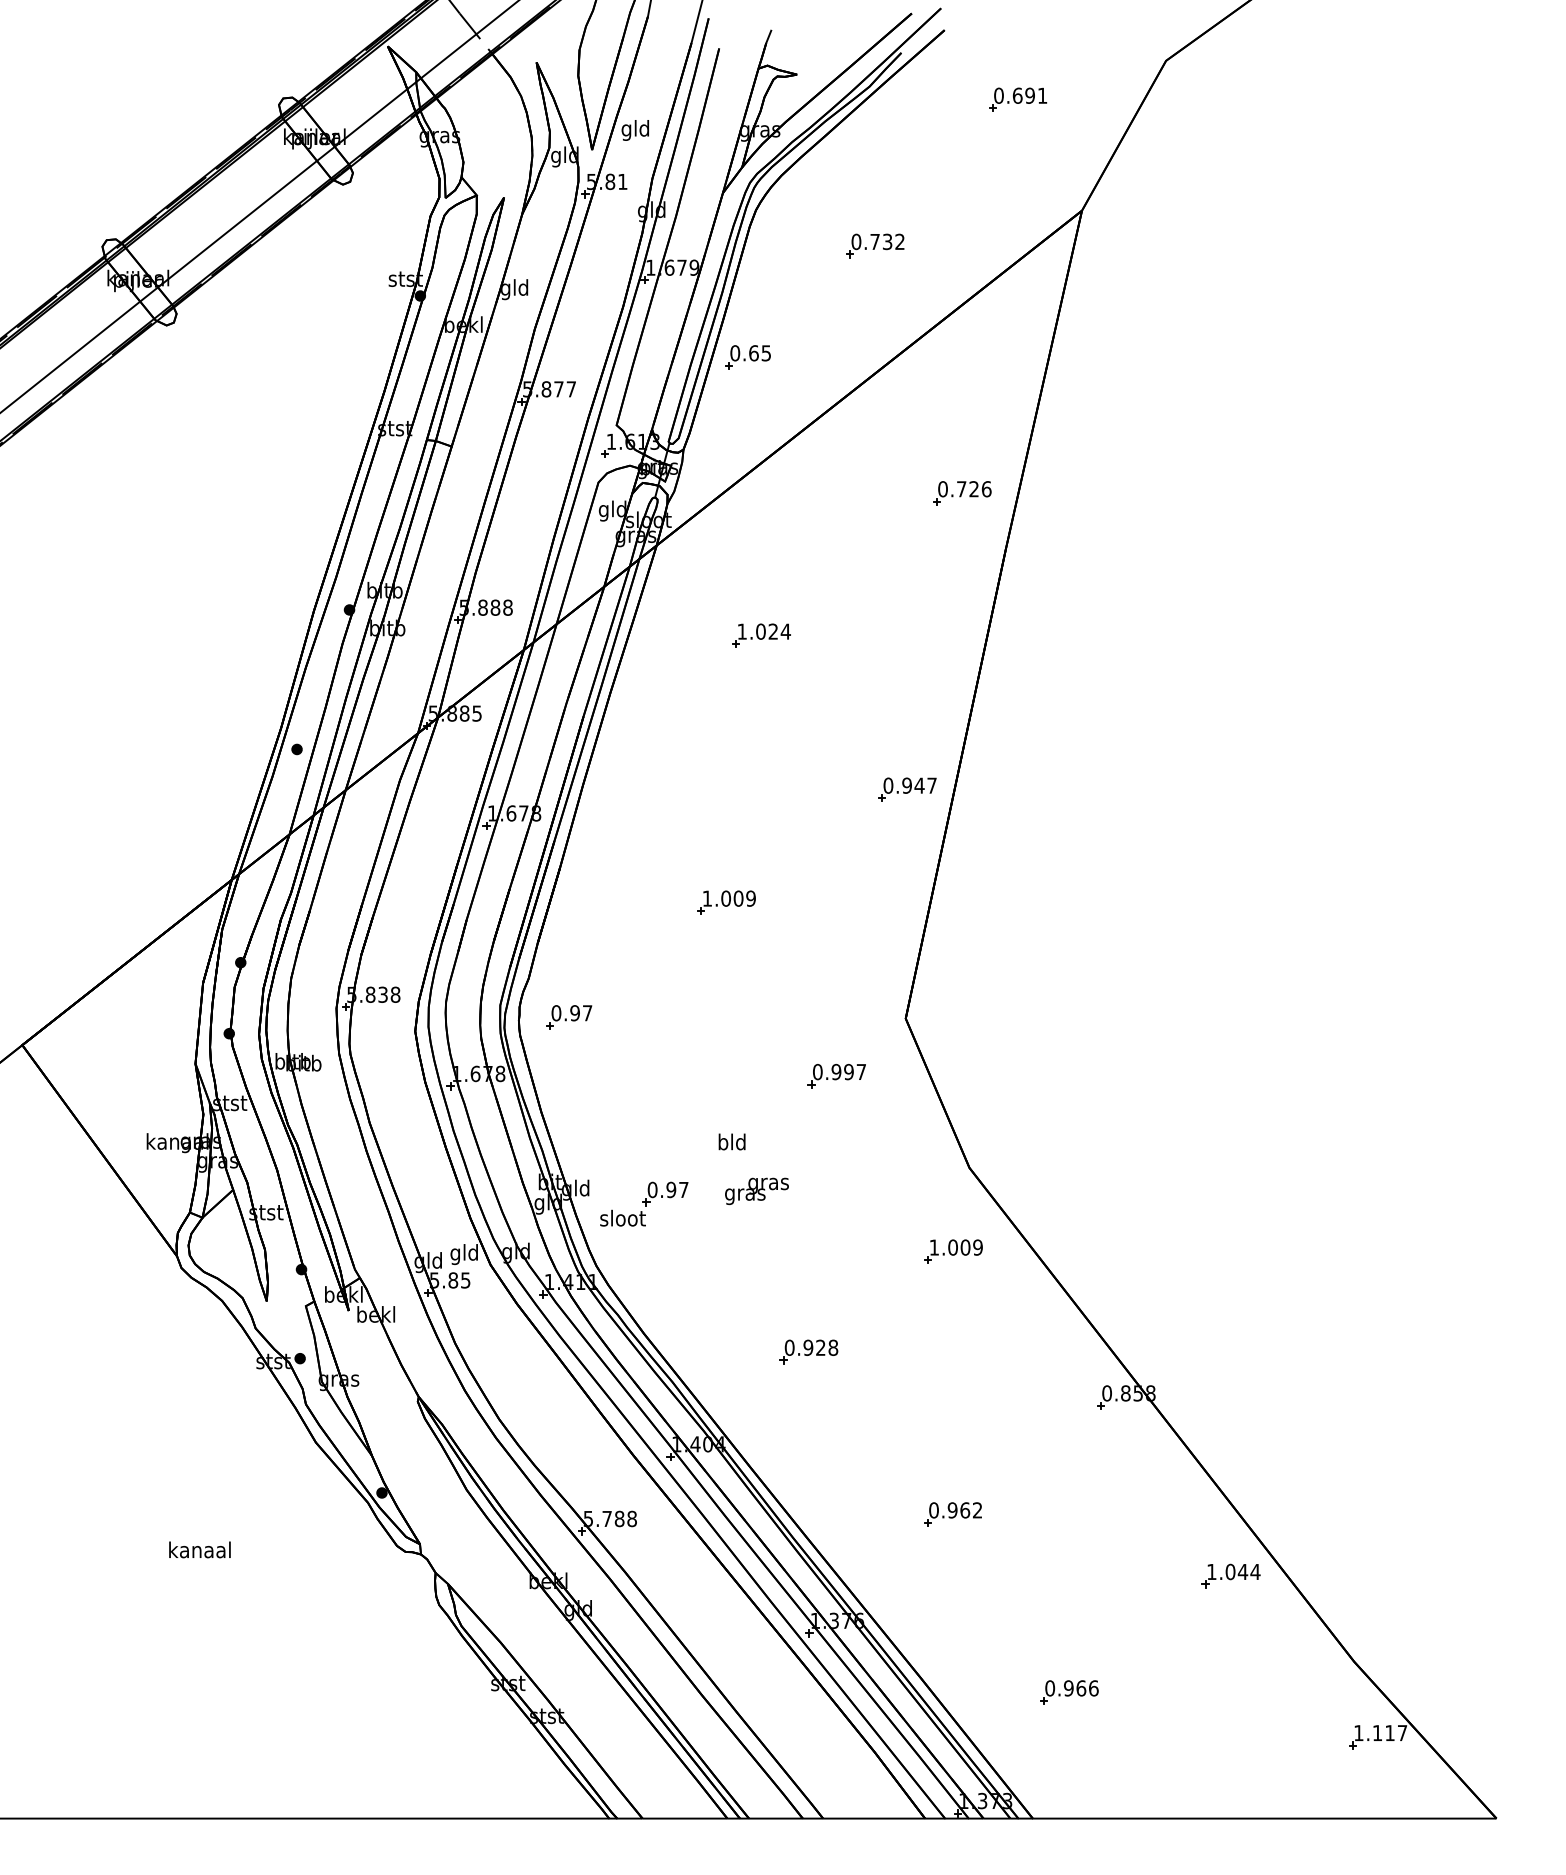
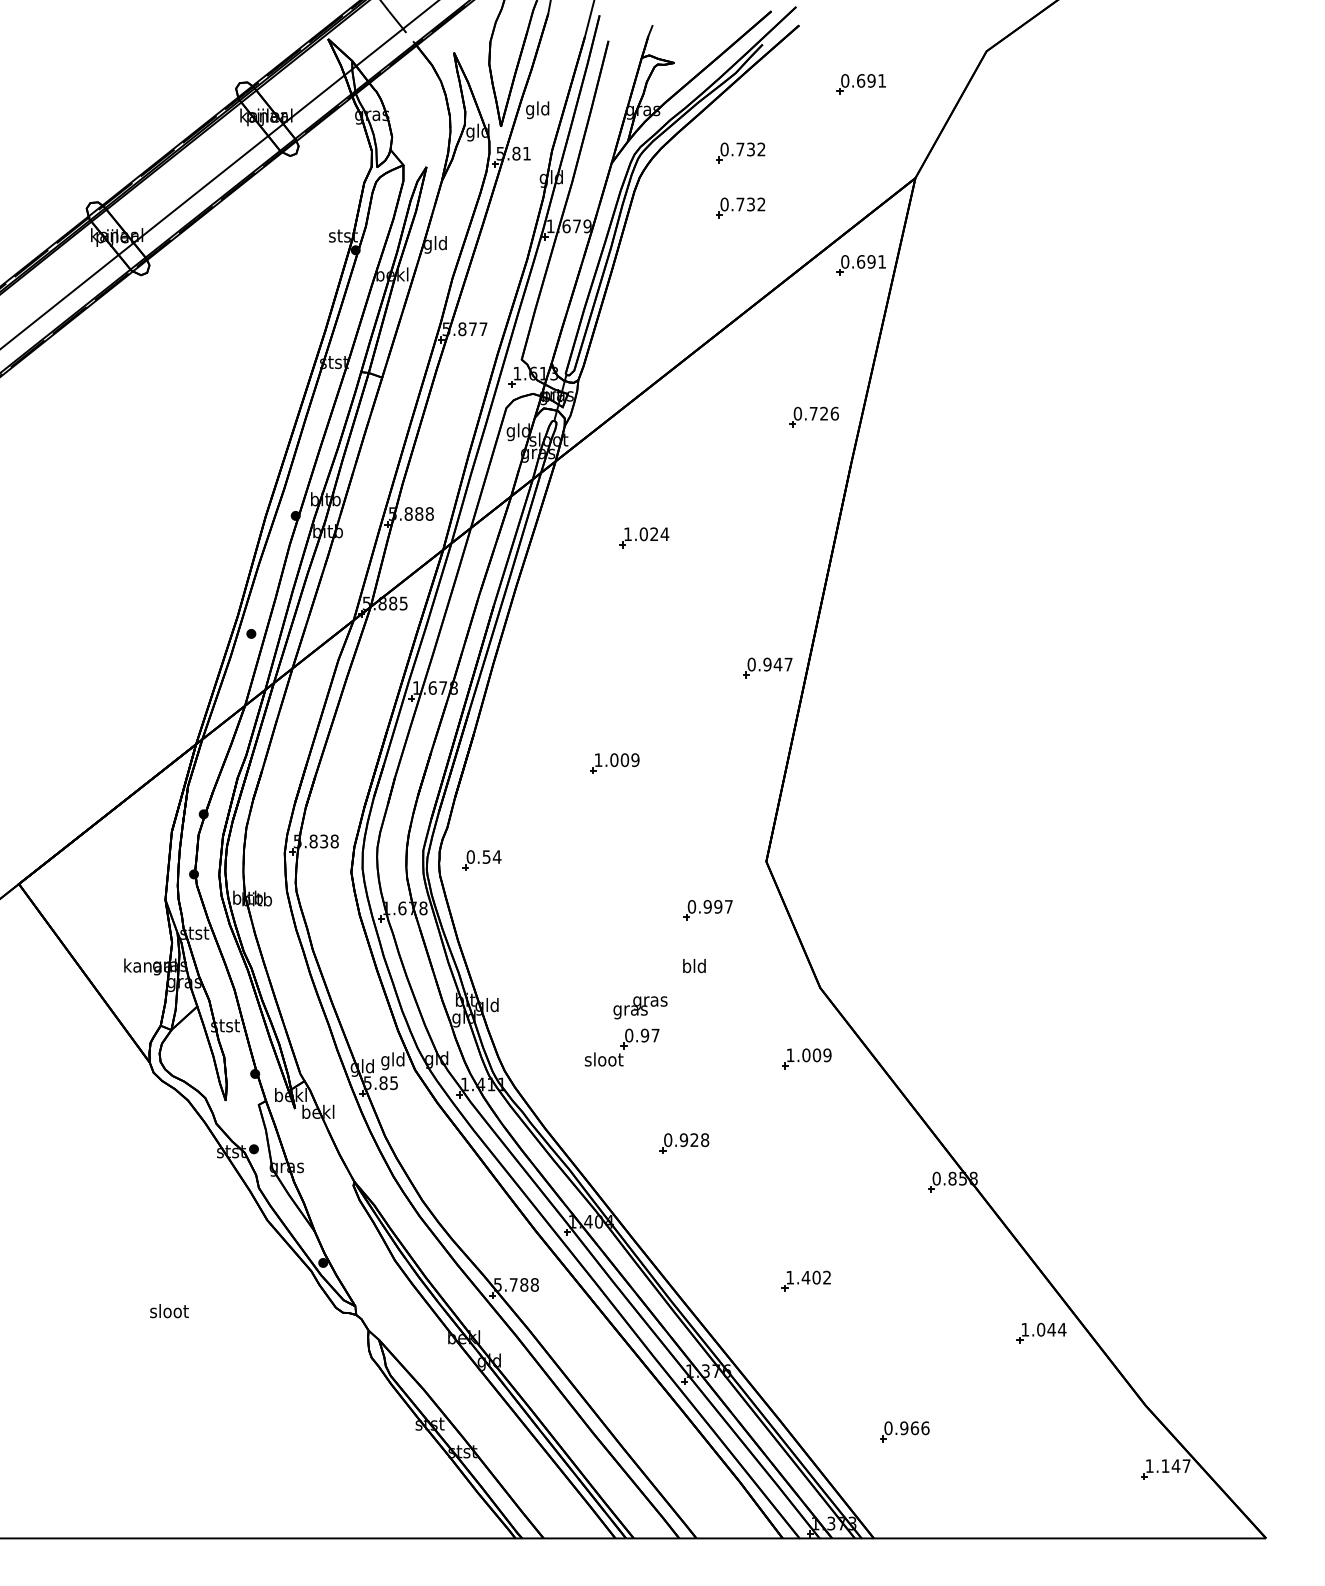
part: (875, 180) -> (740, 152), added
part: (1017, 313) -> (860, 265), added
part: (747, 356) -> (632, 301), removed
text: (580, 1012) -> (491, 856), 0.97 -> 0.54
text: (732, 1142) -> (694, 966), moved
part: (643, 1204) -> (621, 1047), moved
text: (949, 1510) -> (803, 1277), 0.962 -> 1.402
text: (200, 1550) -> (169, 1311), kanaal -> sloot
text: (1389, 1732) -> (1175, 1465), 1.117 -> 1.147

